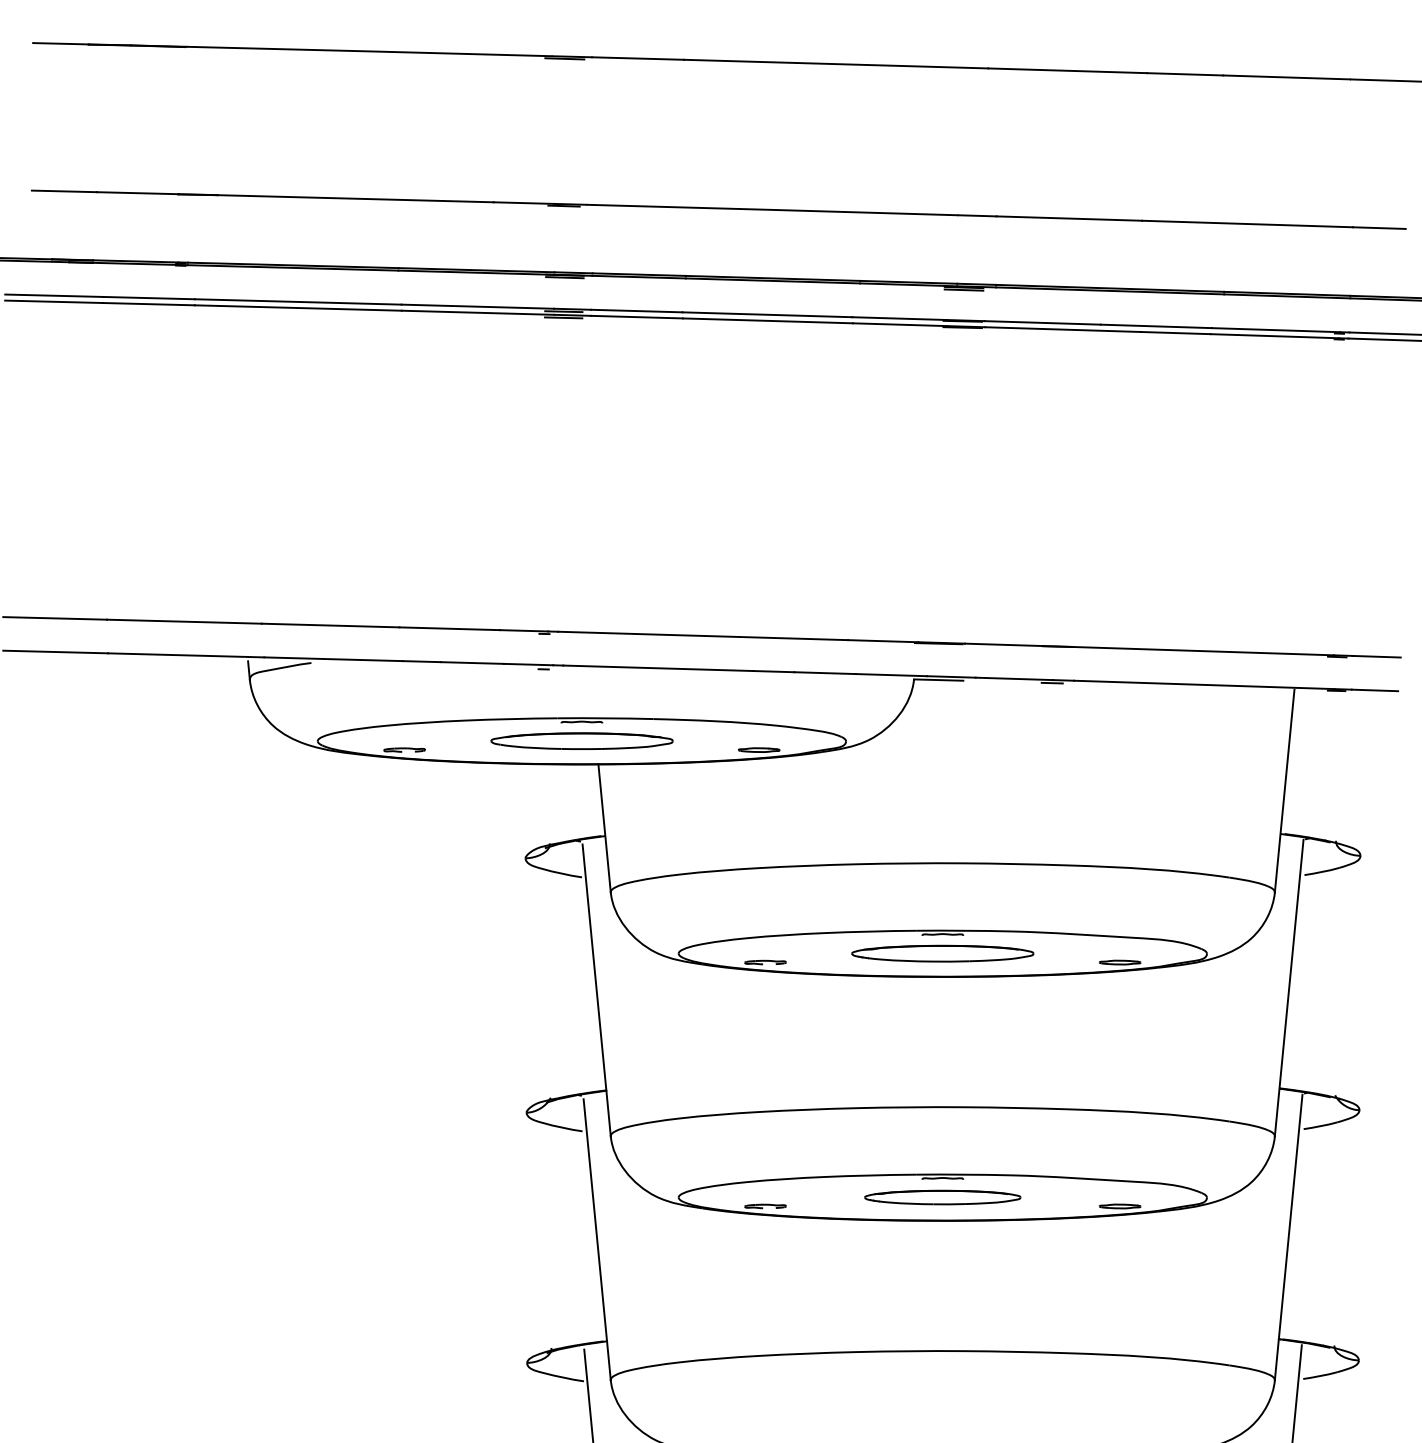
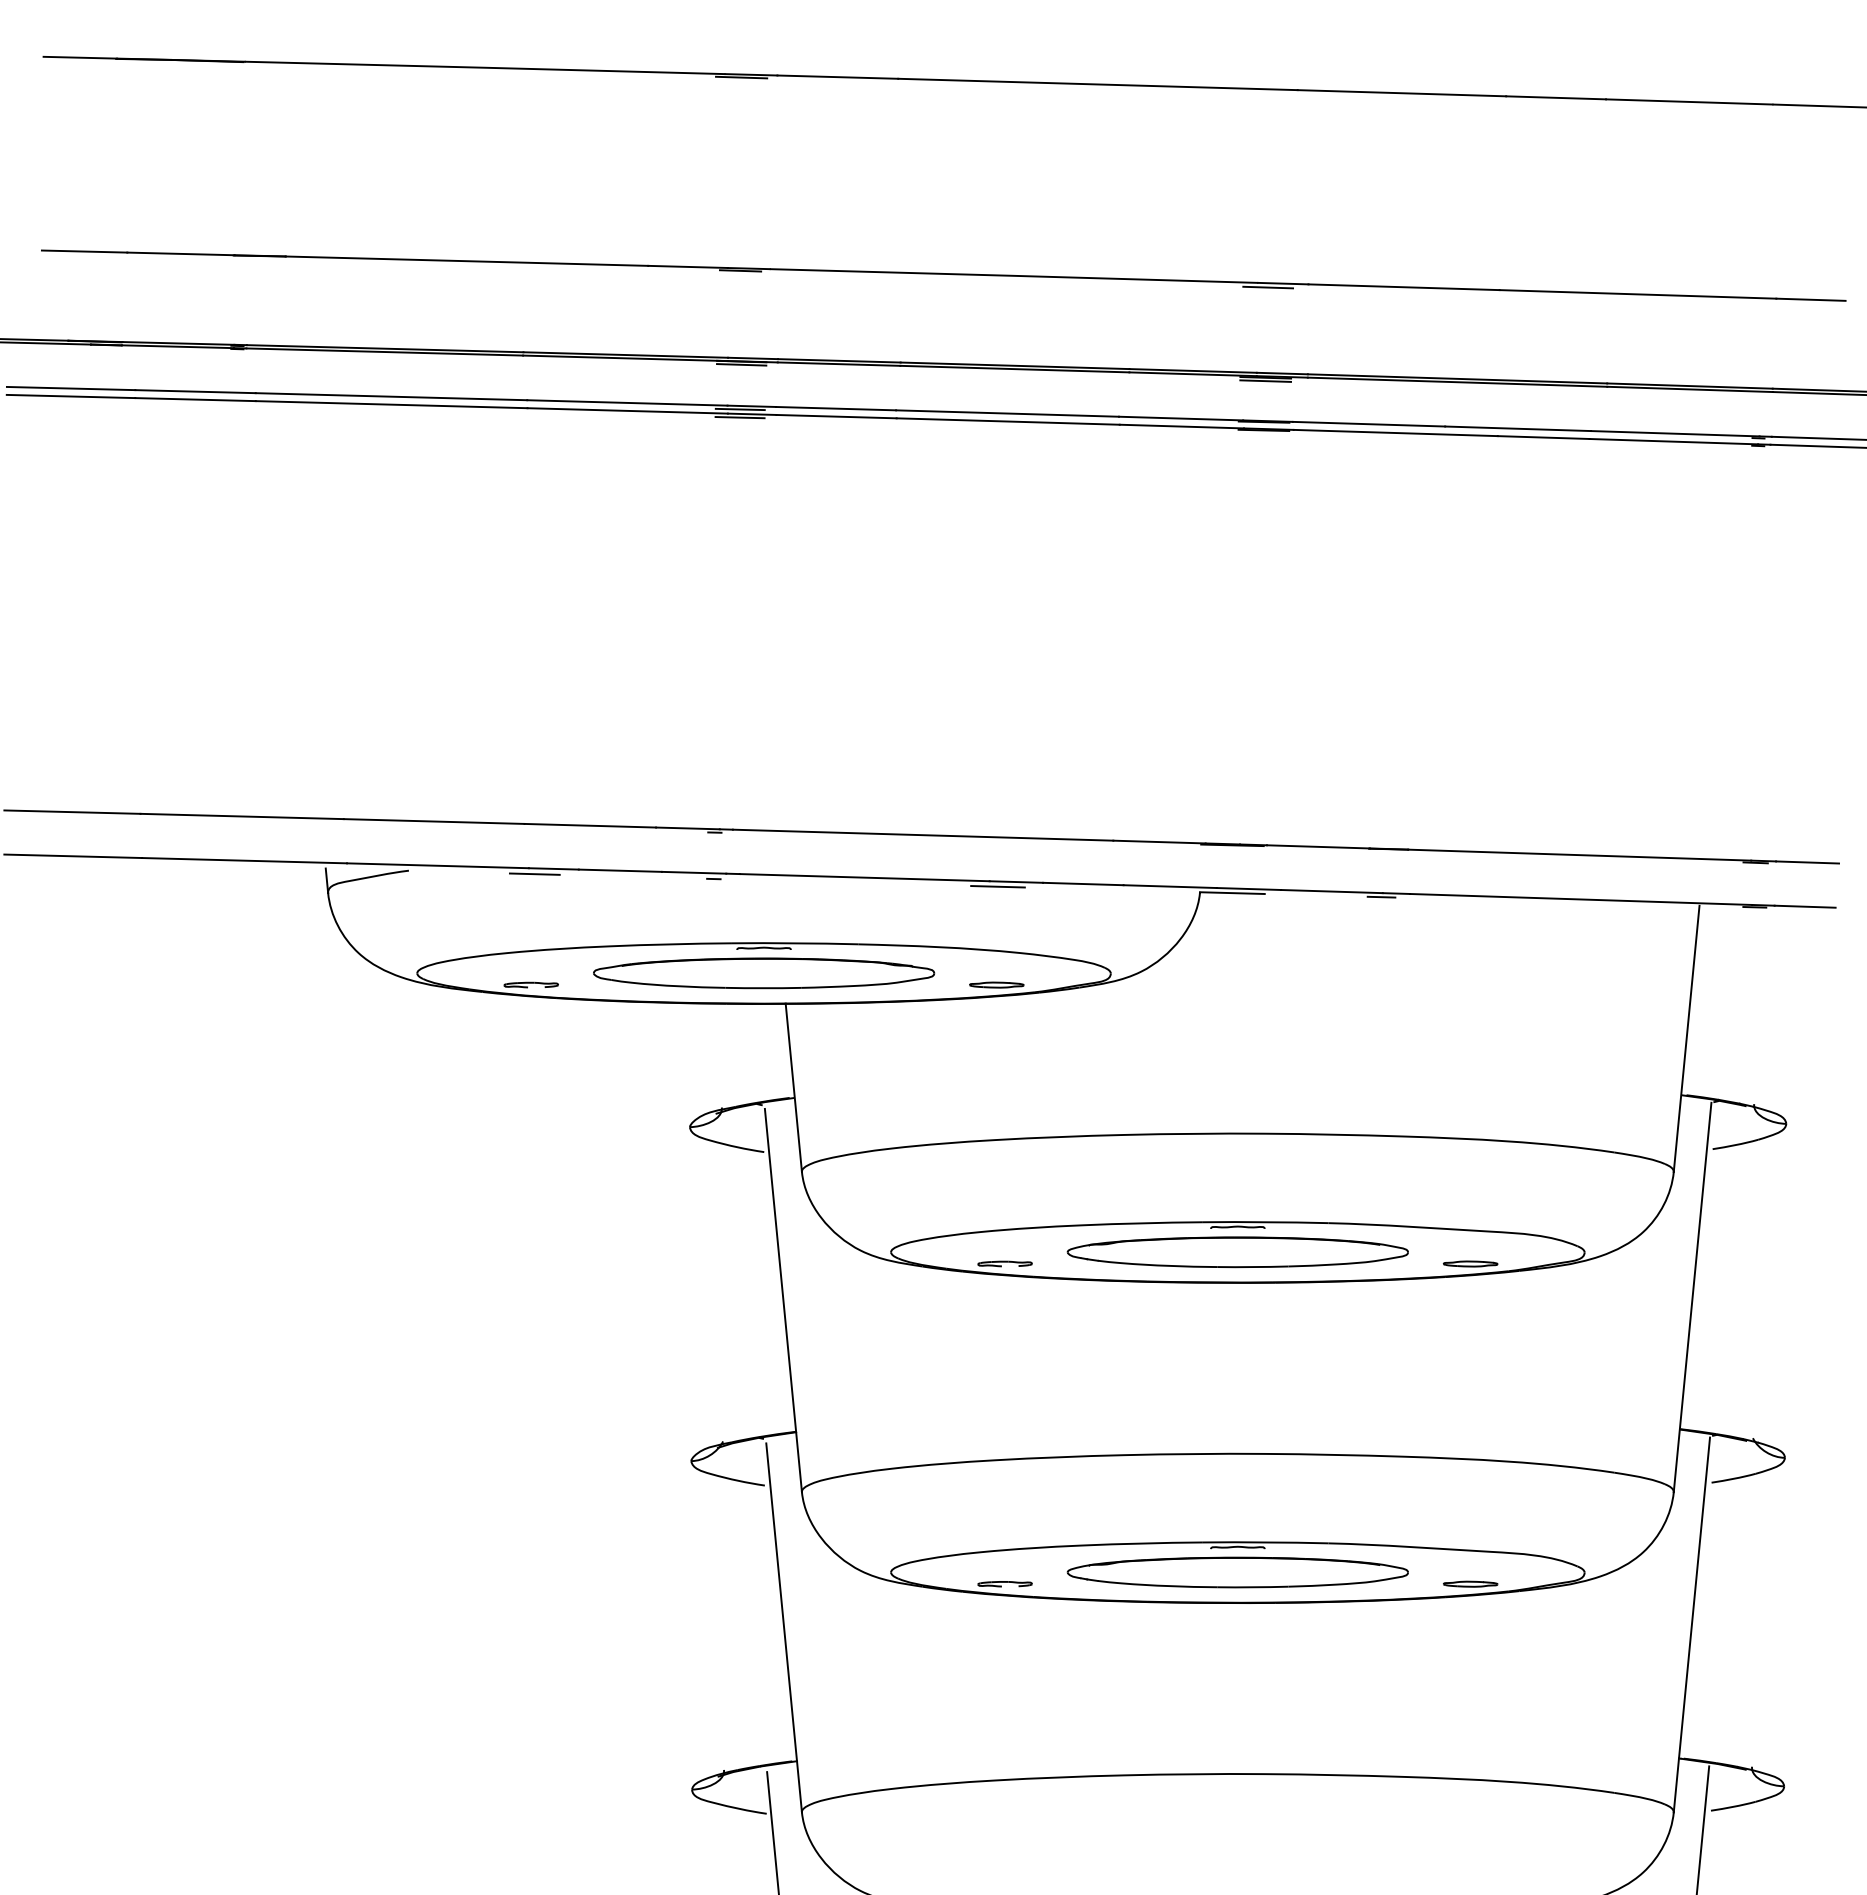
line: (966, 218) -> (1268, 287), added
line: (407, 665) -> (534, 873), added
line: (759, 675) -> (997, 886), added
part: (582, 741) -> (764, 973), size x1.43
part: (942, 953) -> (1237, 1252), size x1.43
part: (942, 1197) -> (1237, 1572), size x1.67

